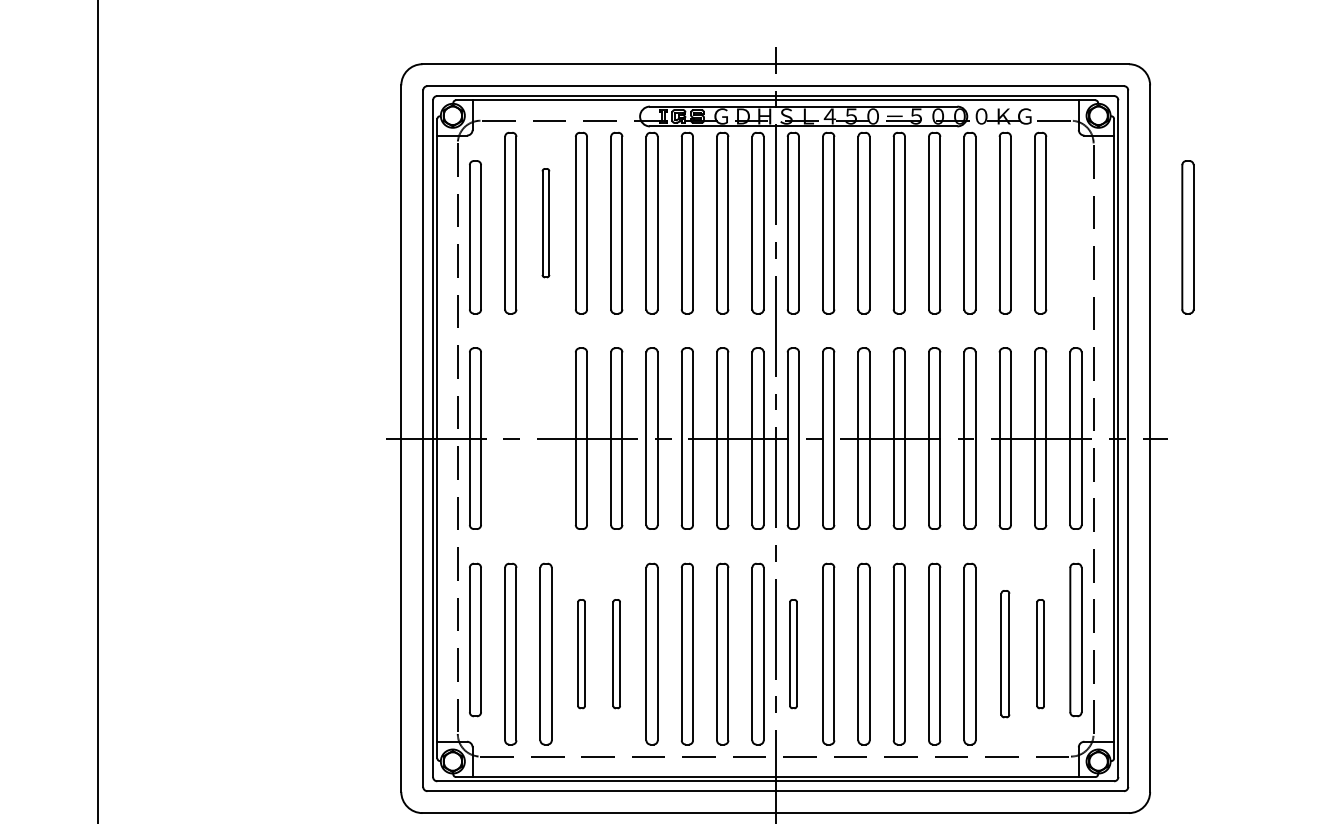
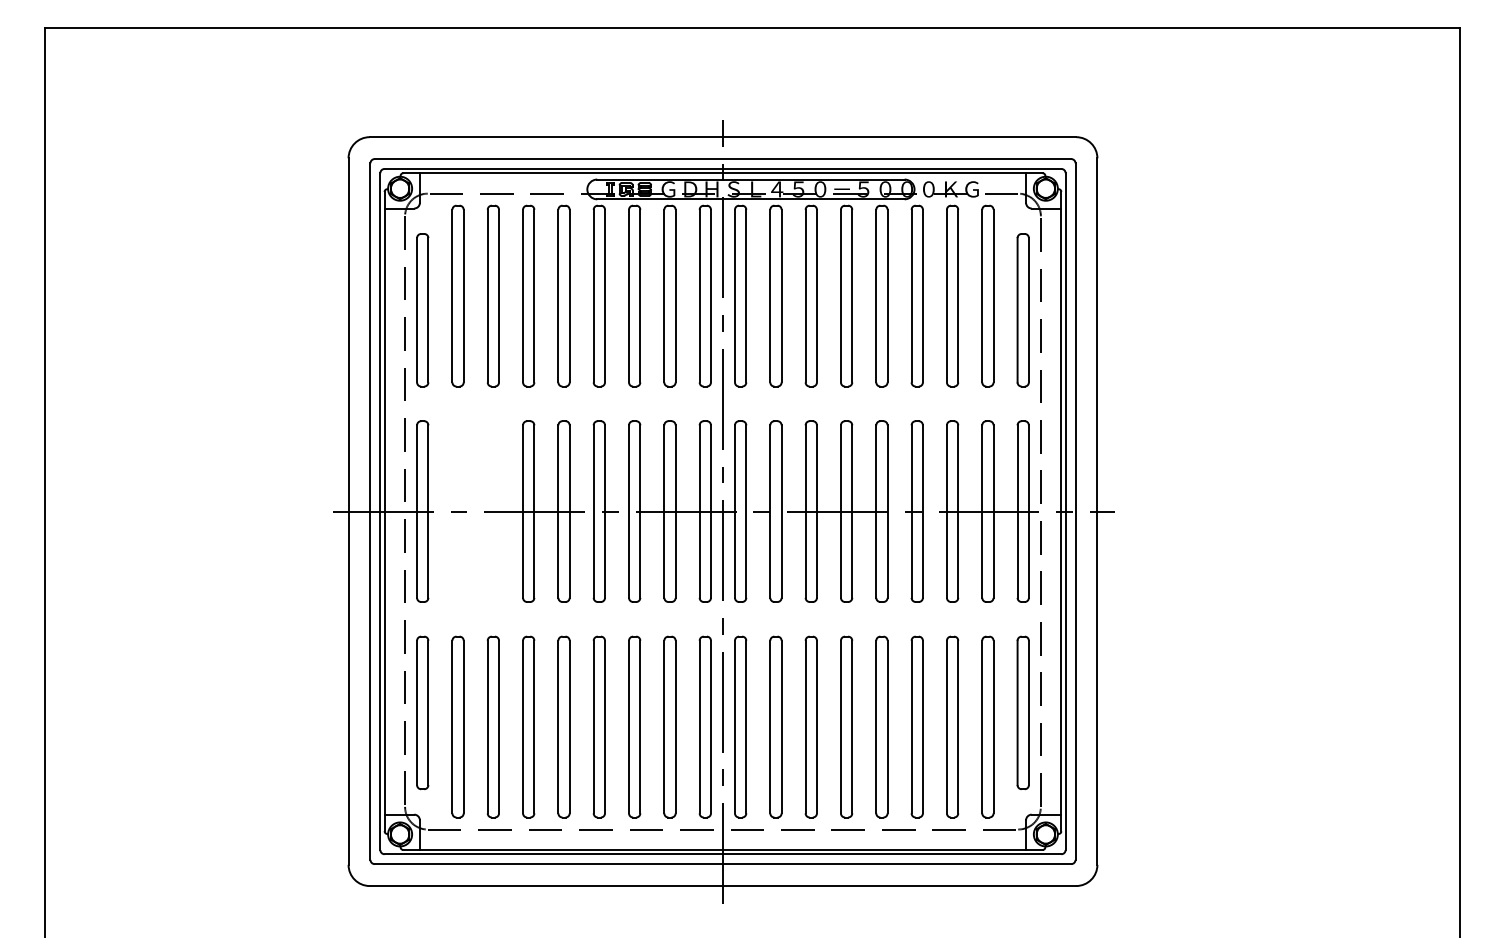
part: (545, 222) -> (492, 295), size x1.67
part: (1187, 237) -> (1022, 310), moved
part: (581, 653) -> (528, 726), size x1.67
part: (616, 653) -> (563, 726), size x1.67
part: (793, 653) -> (740, 726), size x1.67
part: (1005, 653) -> (952, 726), size x1.43
part: (1040, 653) -> (987, 726), size x1.67

